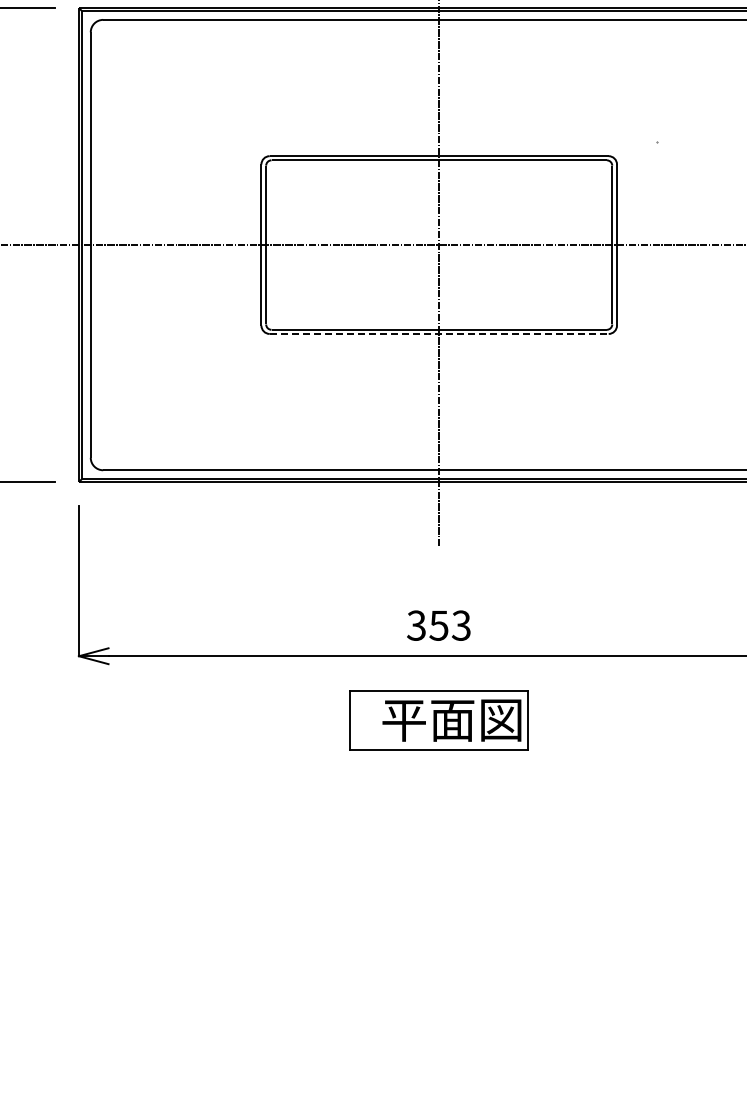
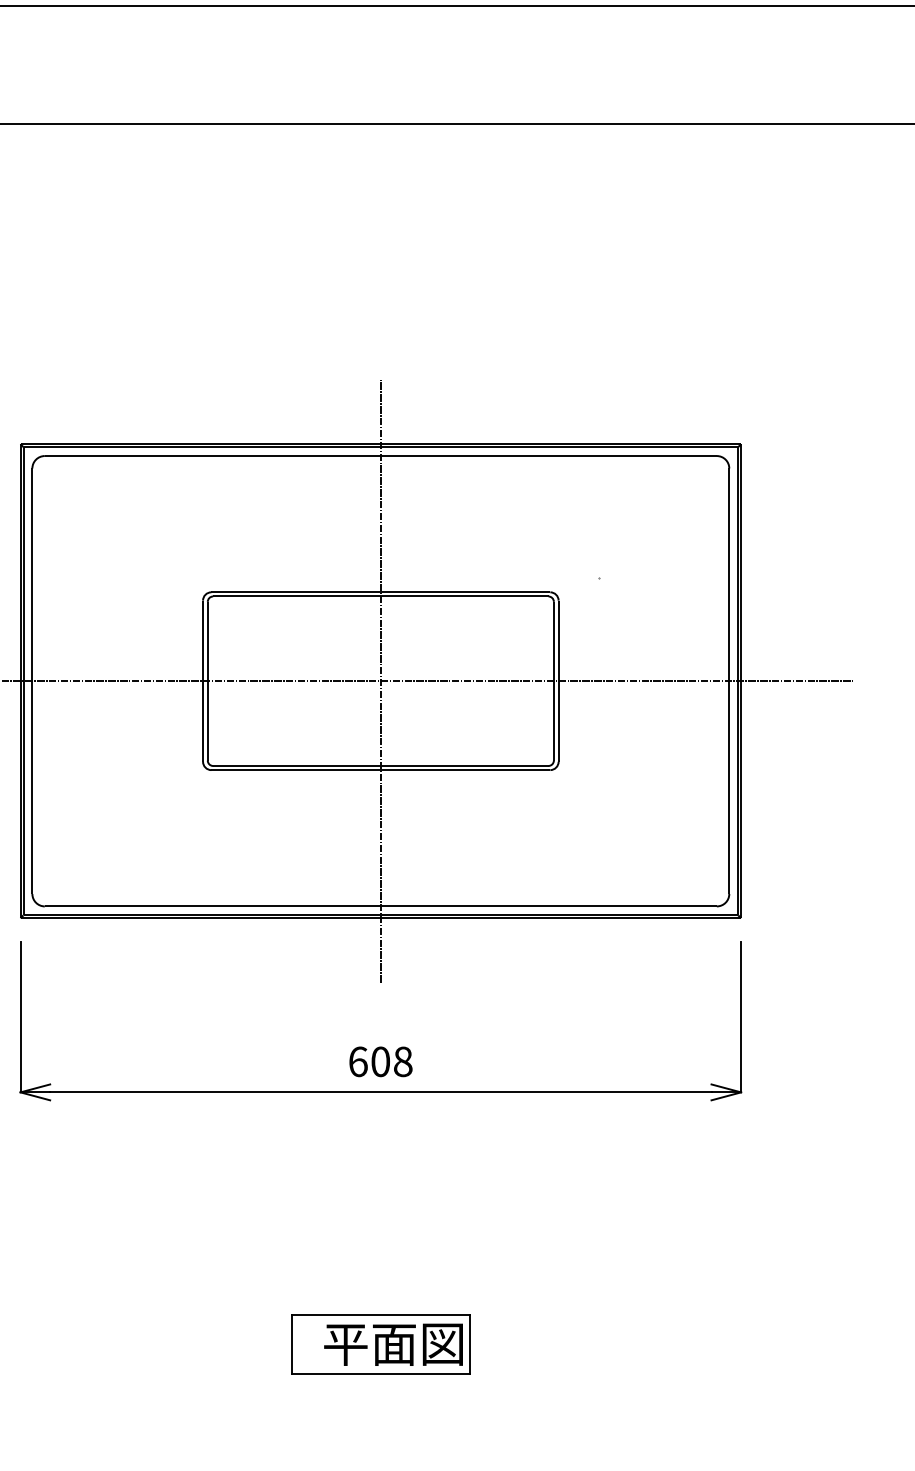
line: (439, 334) -> (381, 770), dashed -> solid
text: (438, 625) -> (380, 1061), 353 -> 608
part: (438, 720) -> (380, 1344), moved

